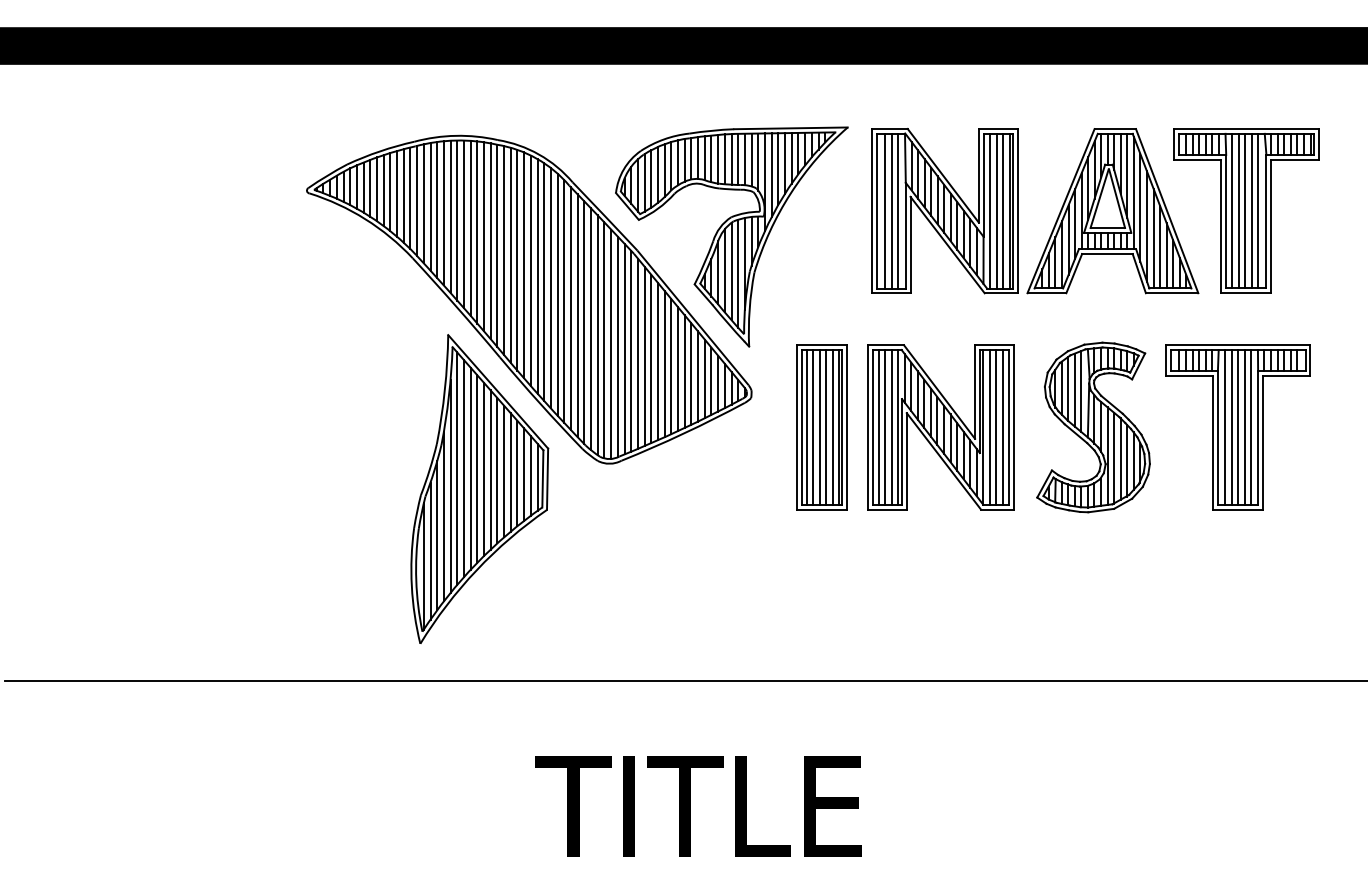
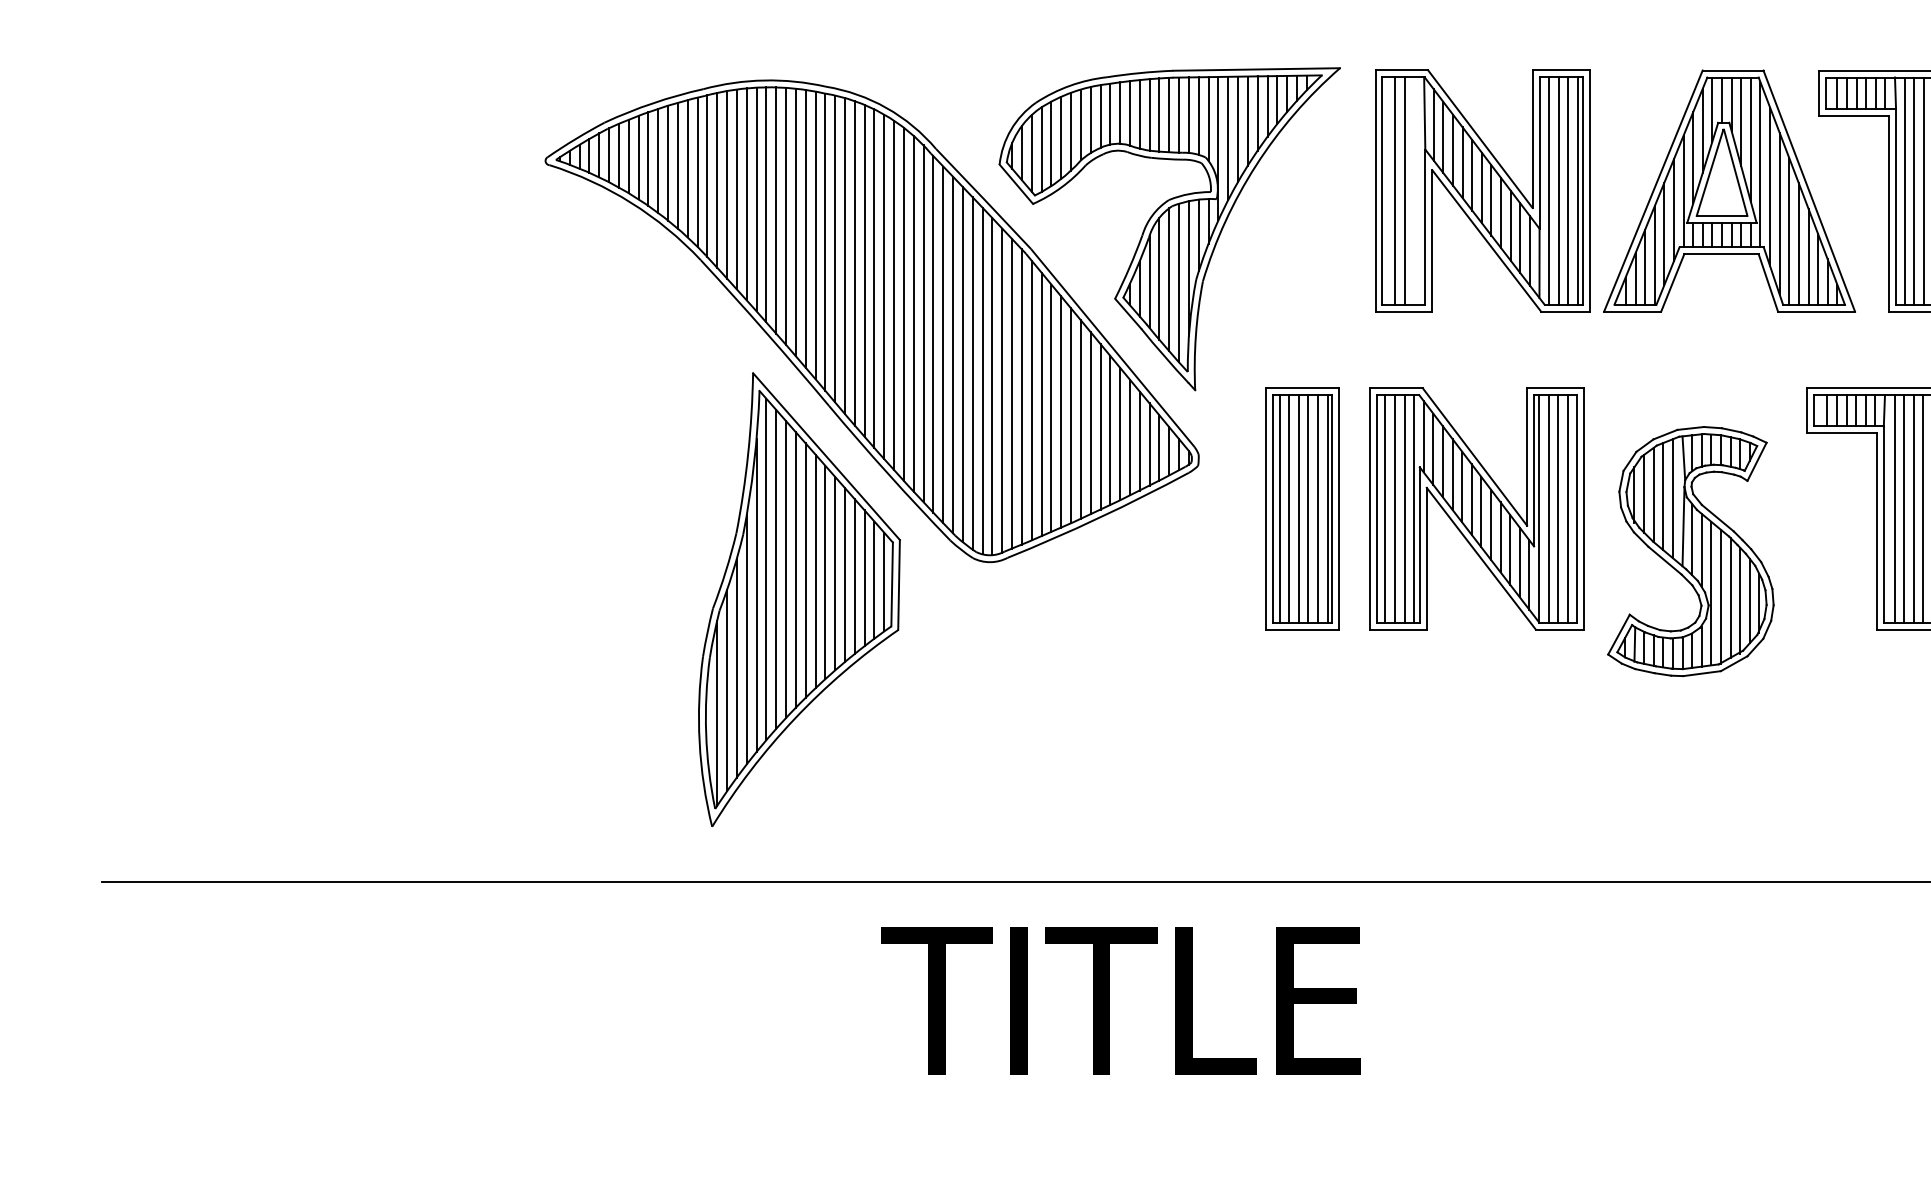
line: (898, 210) -> (1414, 190), removed
part: (1093, 427) -> (1690, 551), moved
text: (698, 806) -> (1120, 1001), moved

